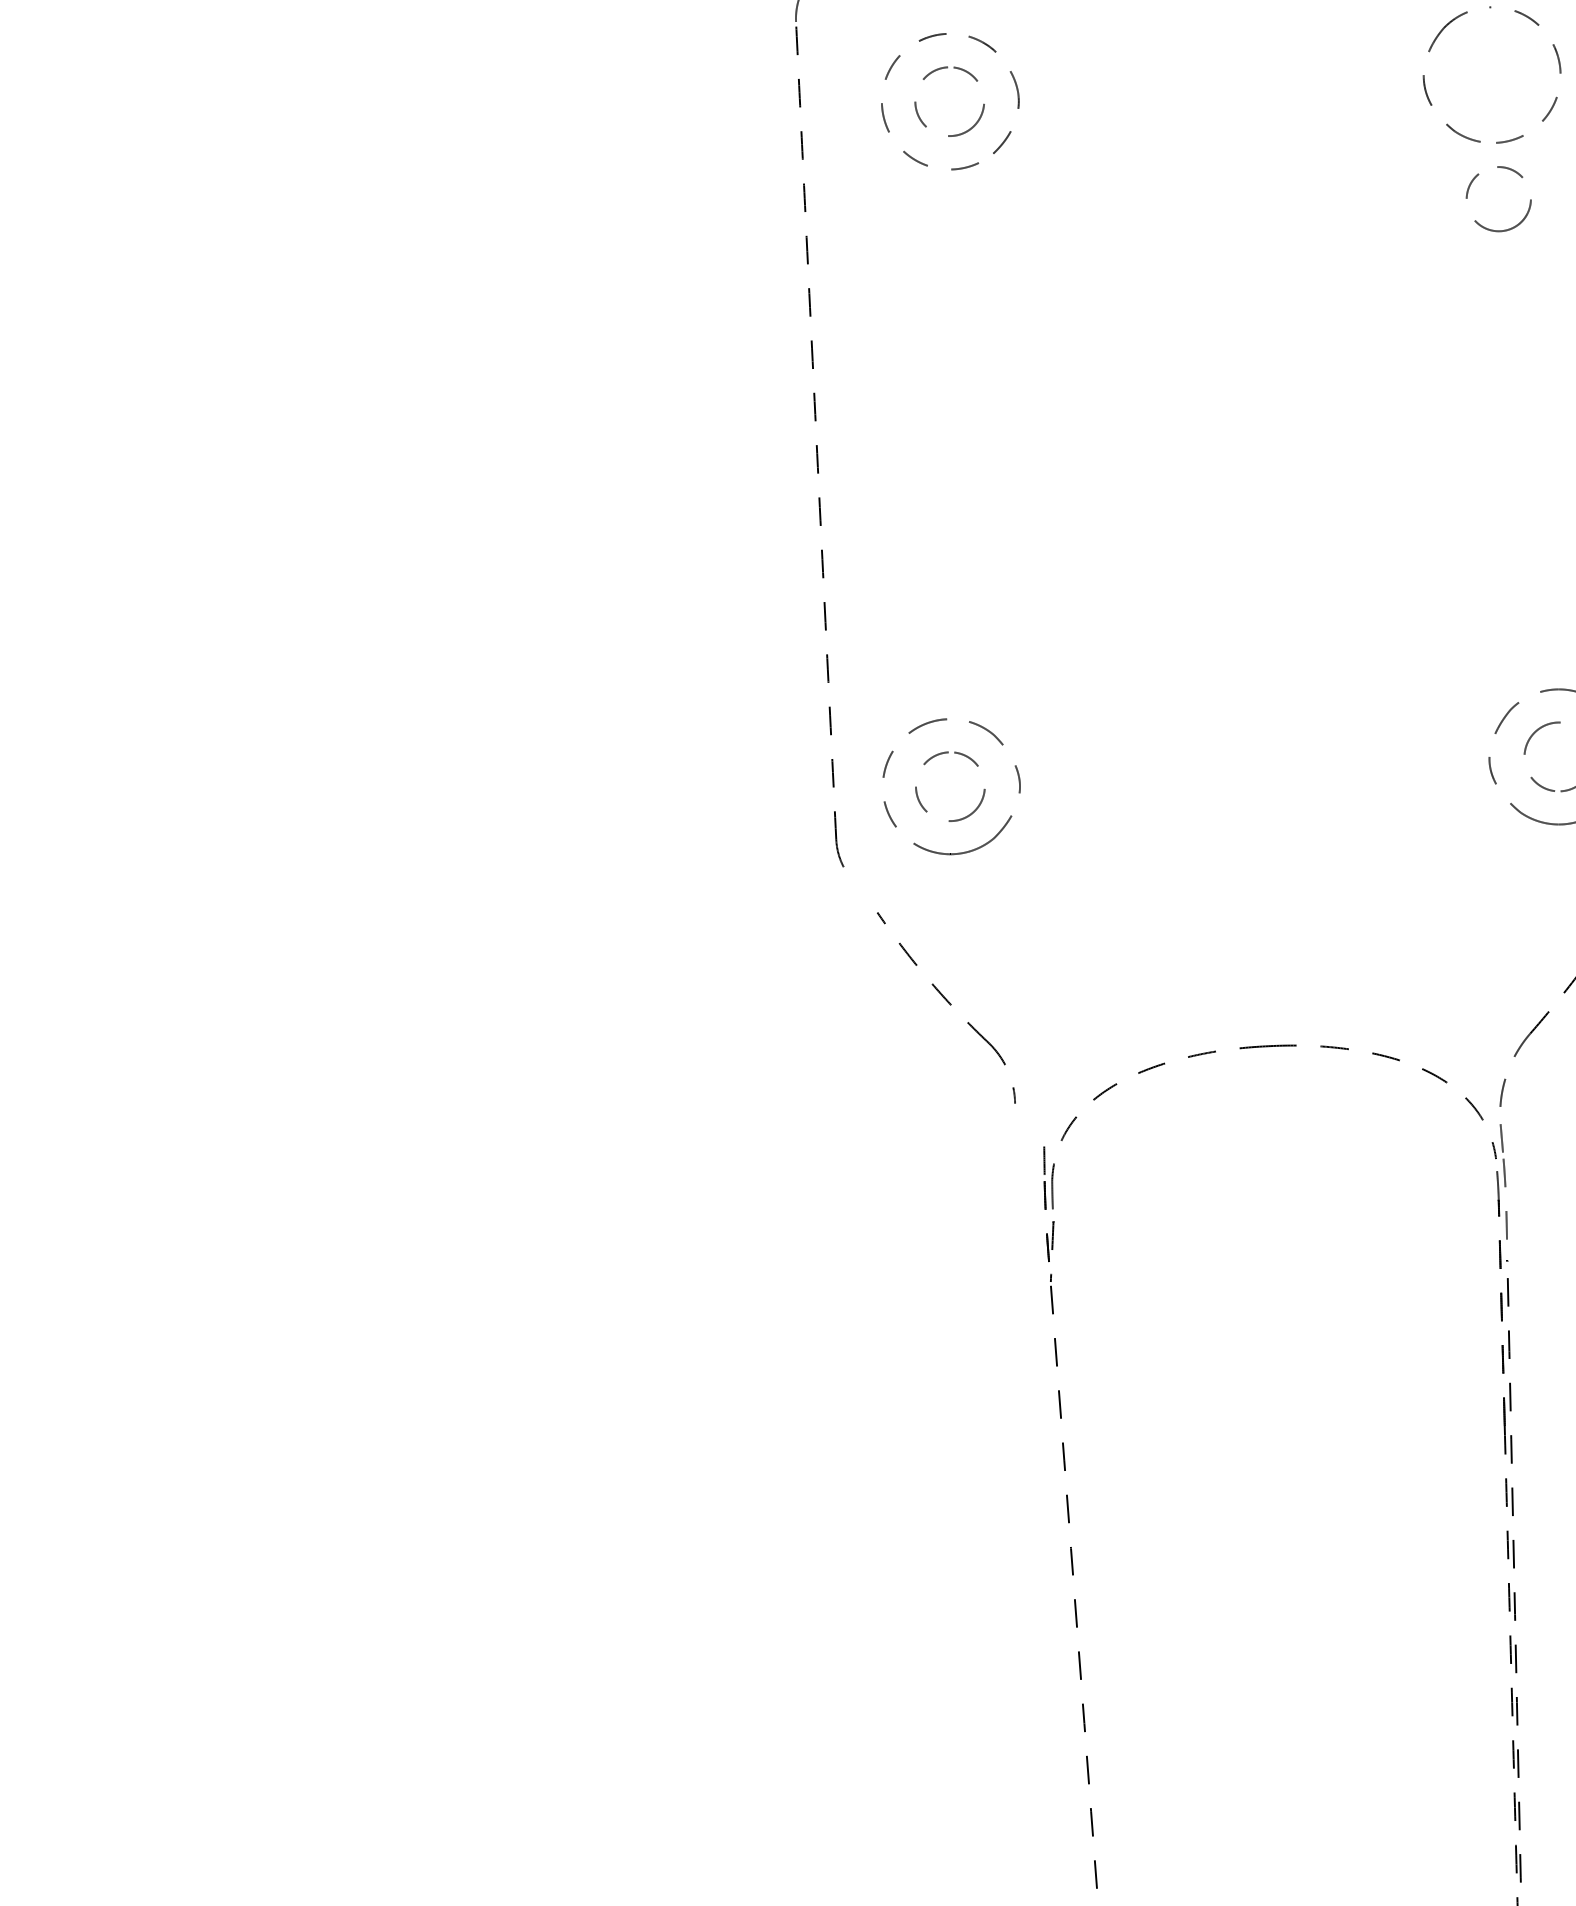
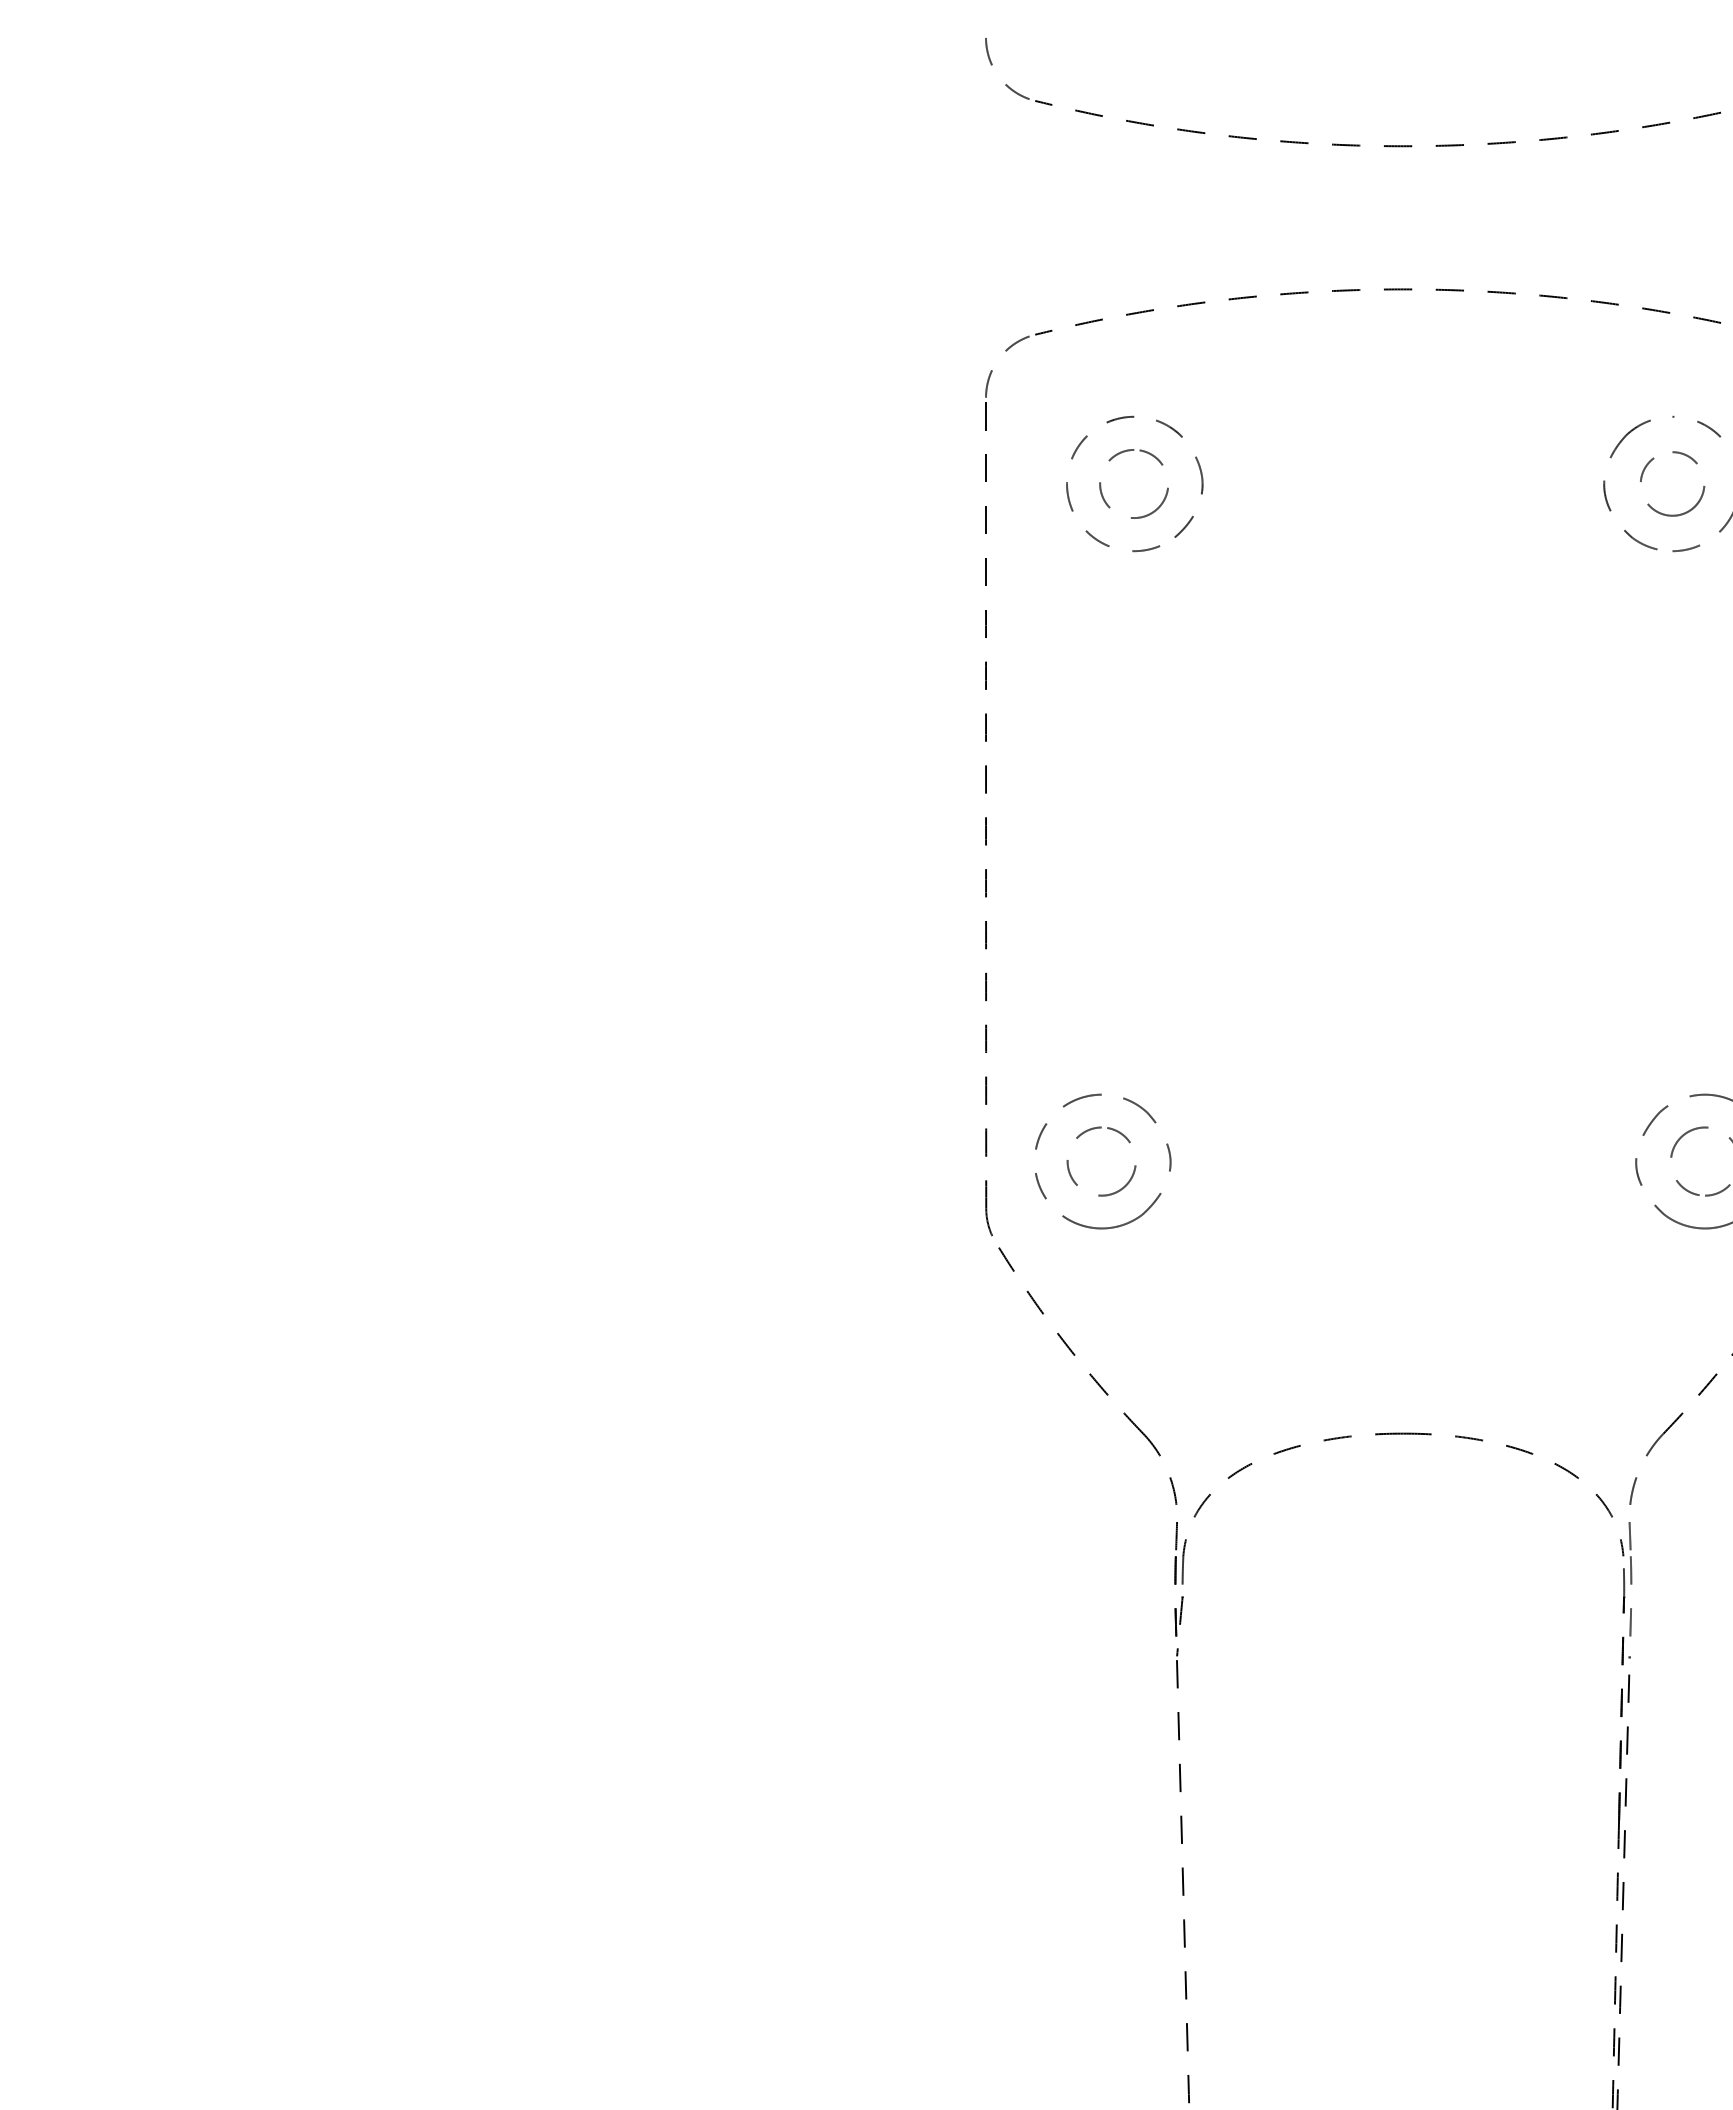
part: (1498, 168) -> (1673, 453), moved
part: (946, 1003) -> (1087, 1375), size x1.43

